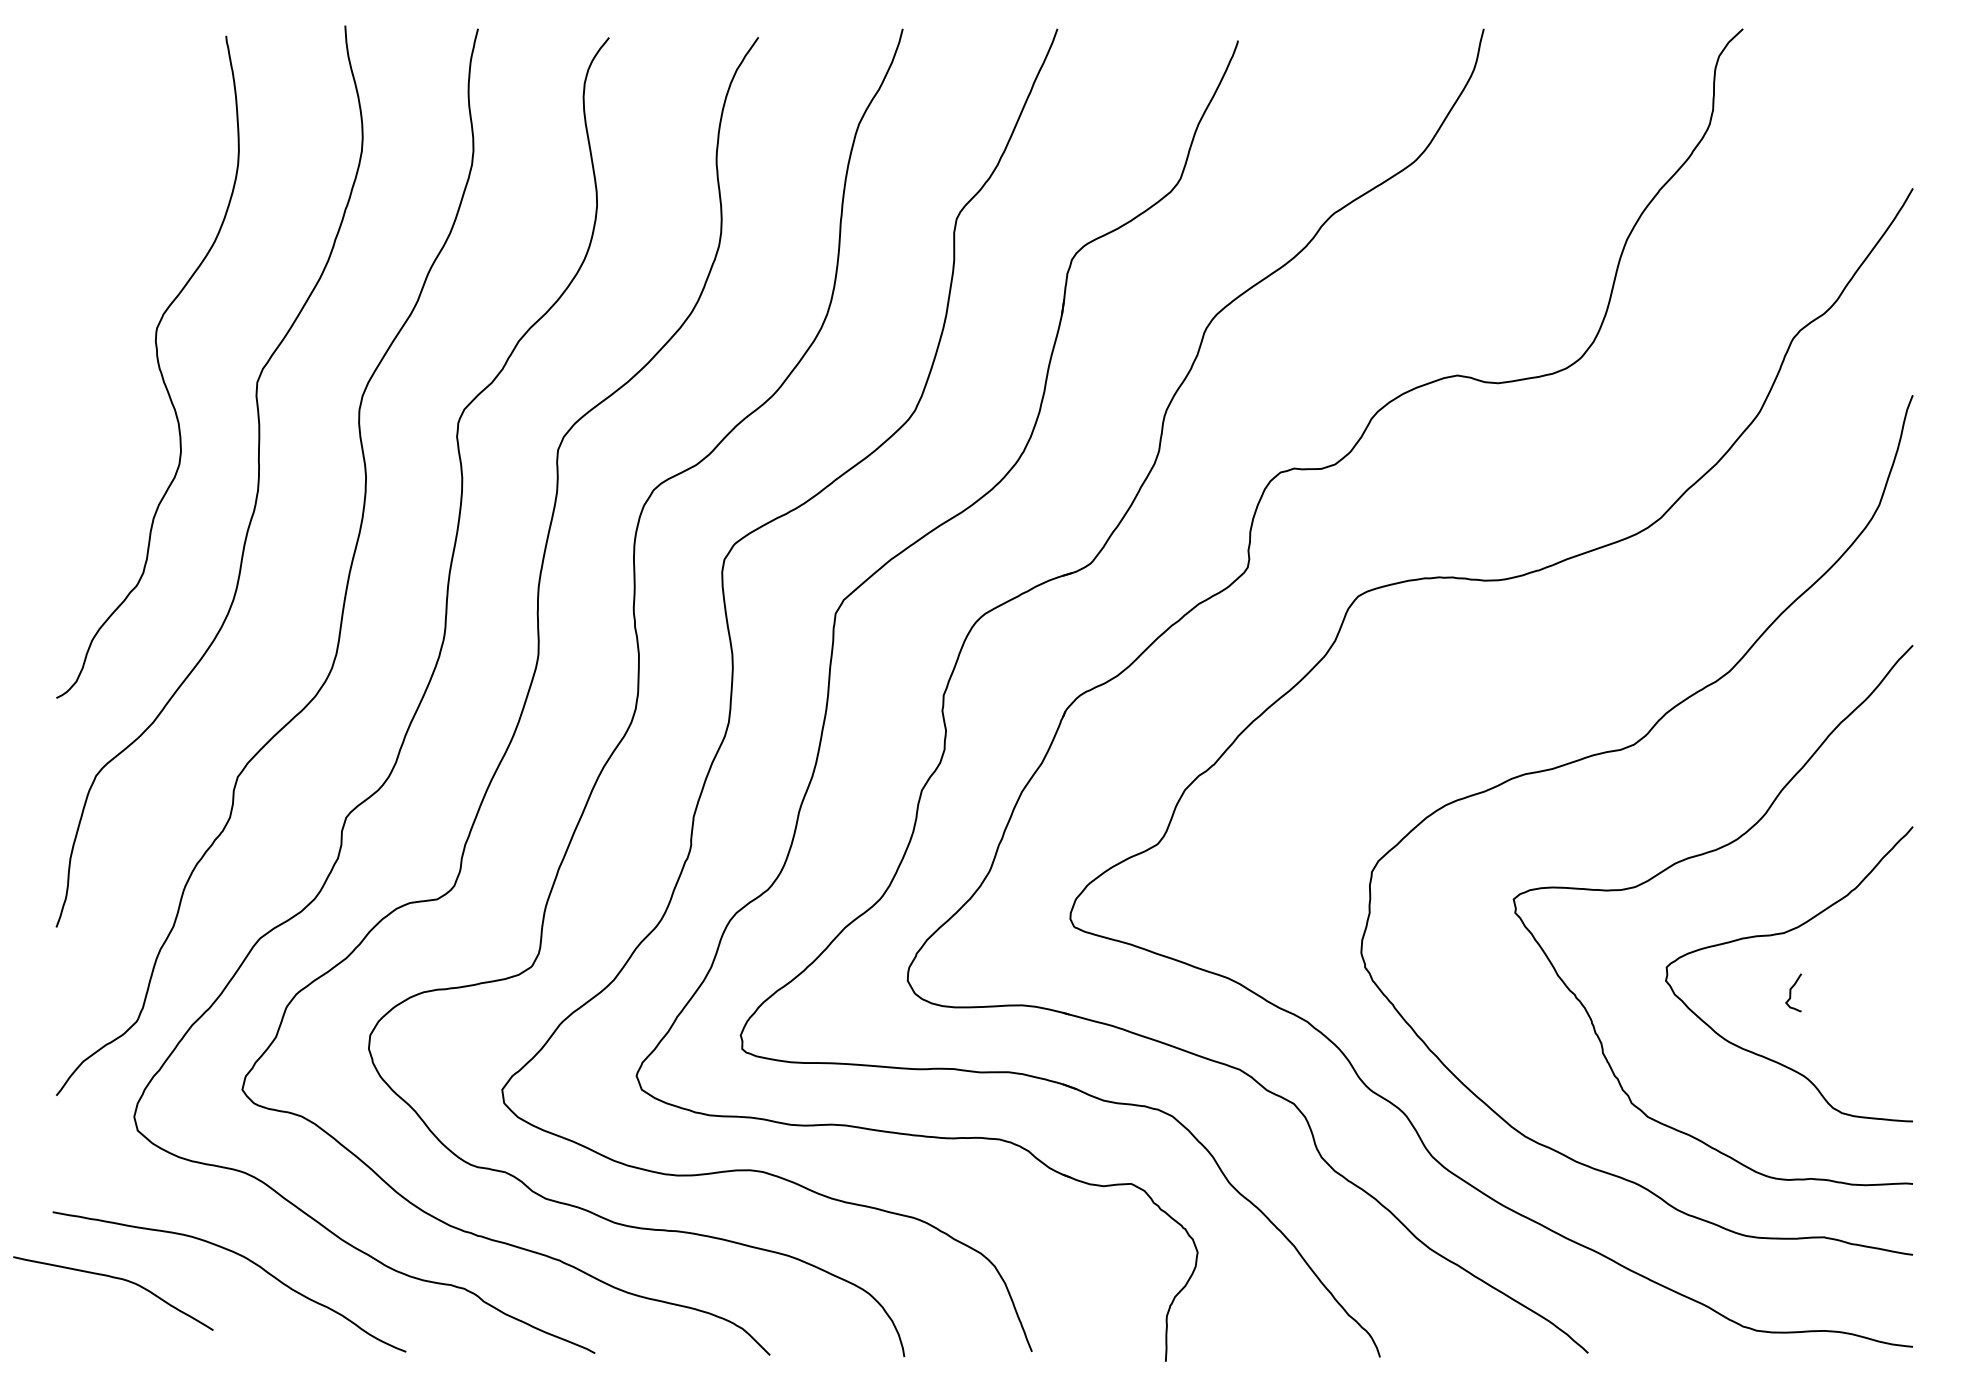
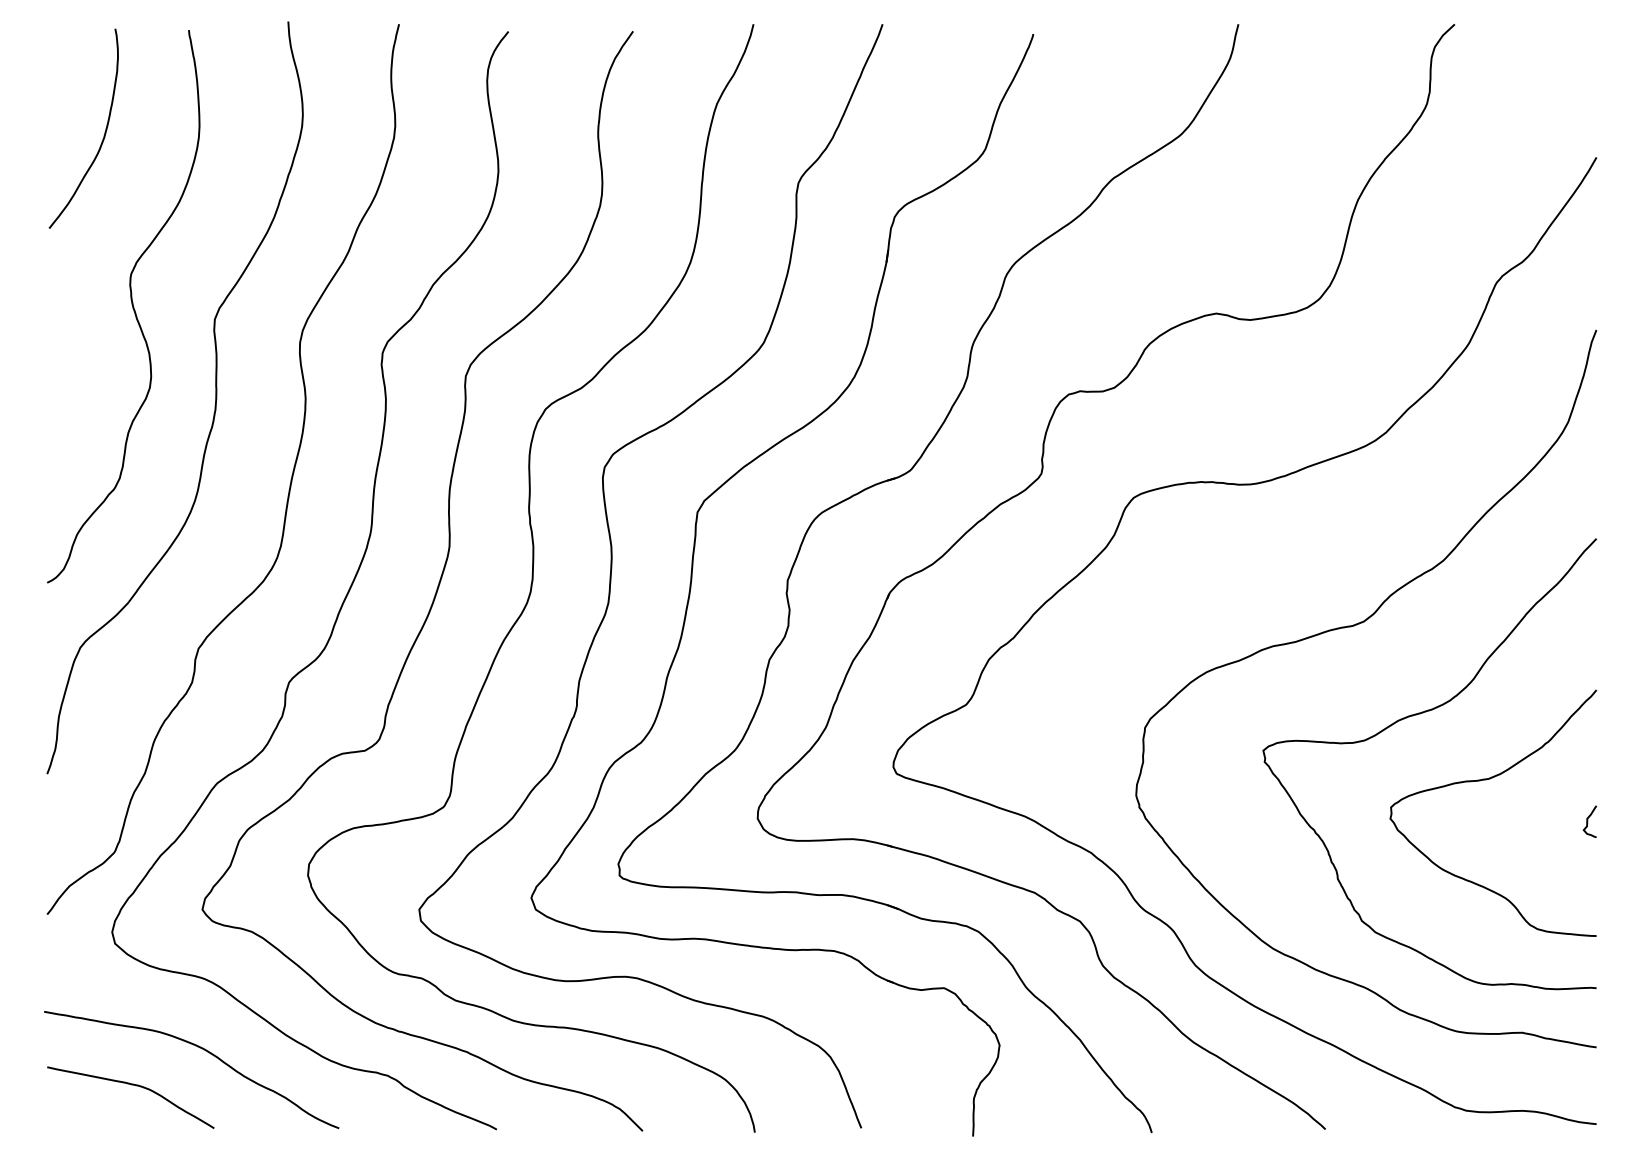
curve: (123, 162) -> (103, 135), added
curve: (1791, 992) -> (1588, 821), moved
curve: (114, 1278) -> (131, 1085), moved

